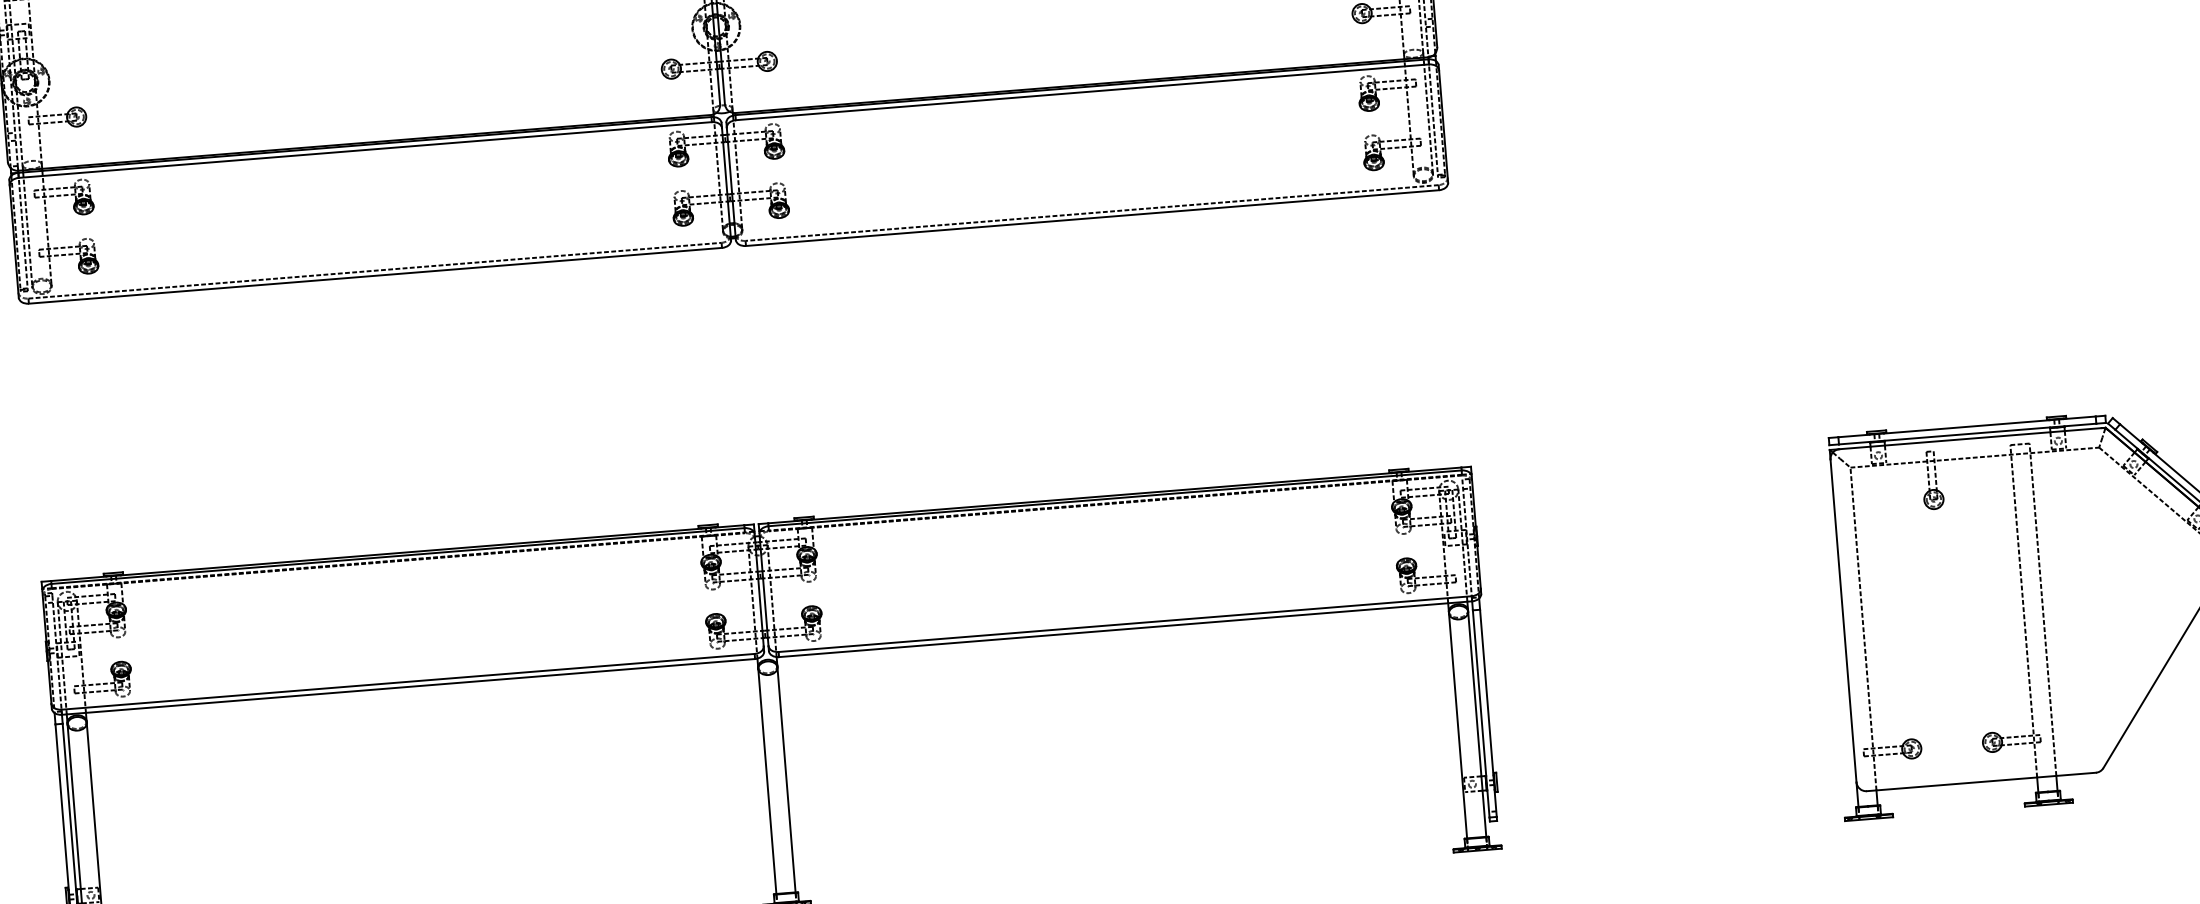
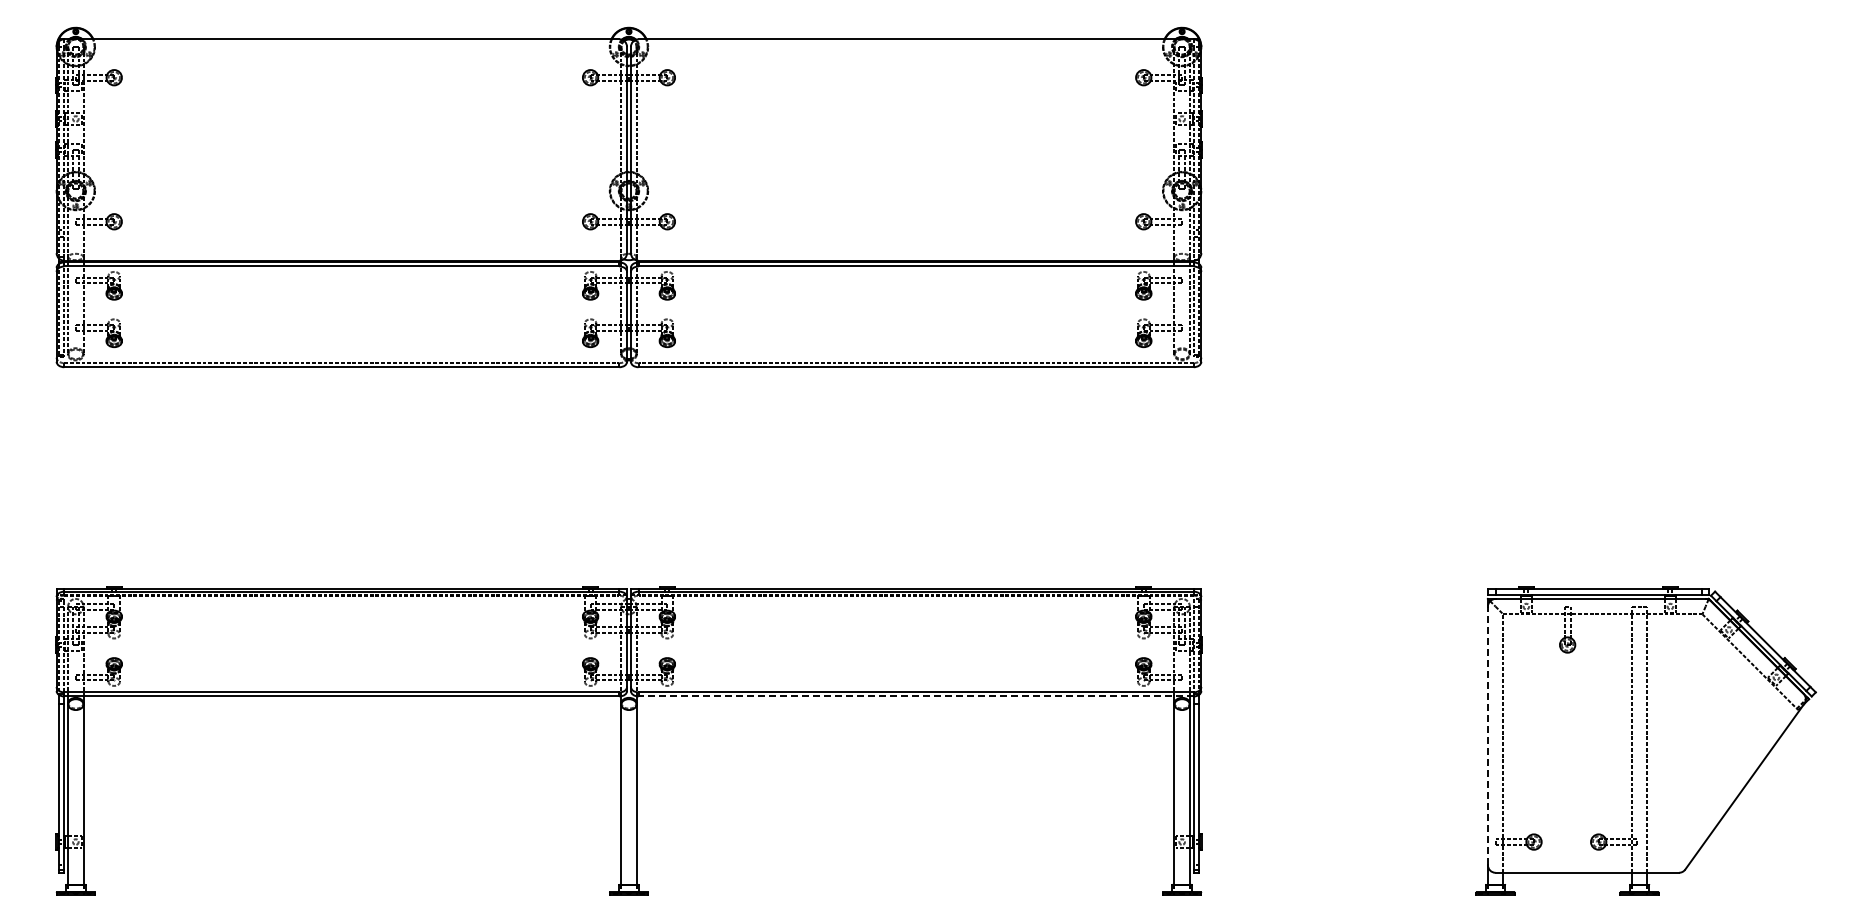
line: (1842, 620) -> (1487, 735), solid -> dashed
line: (1126, 629) -> (916, 696), solid -> dashed

